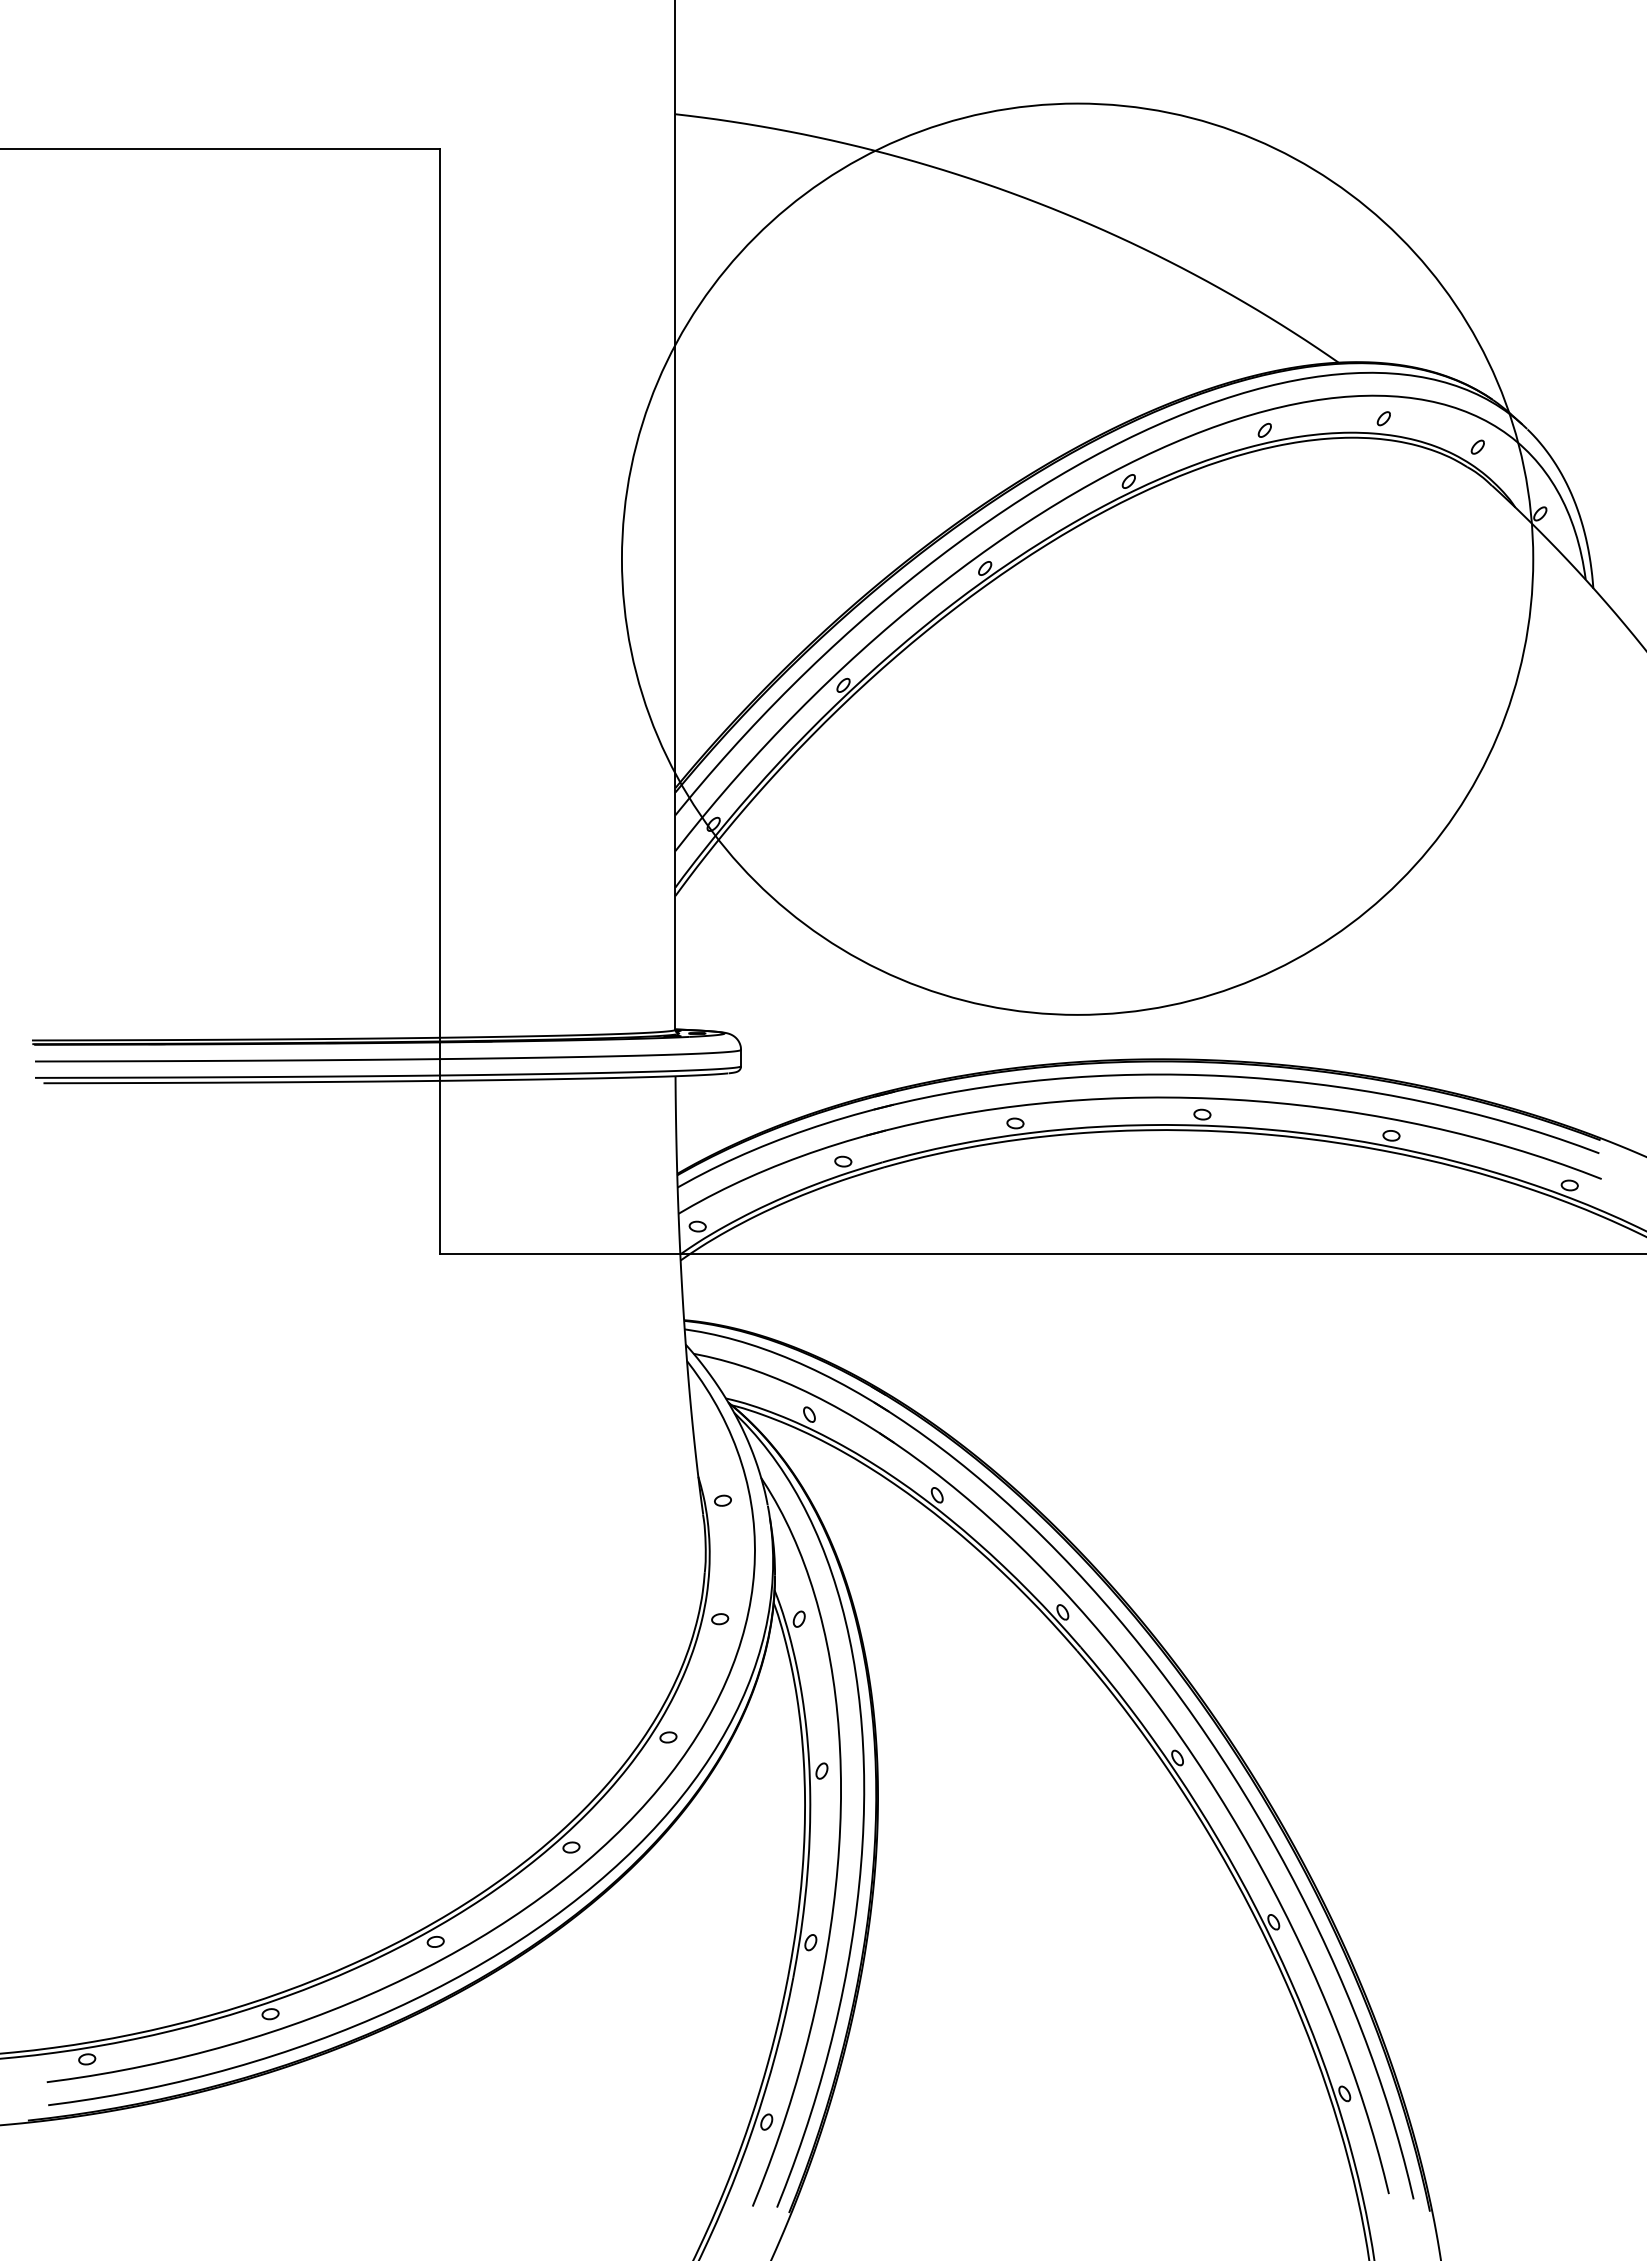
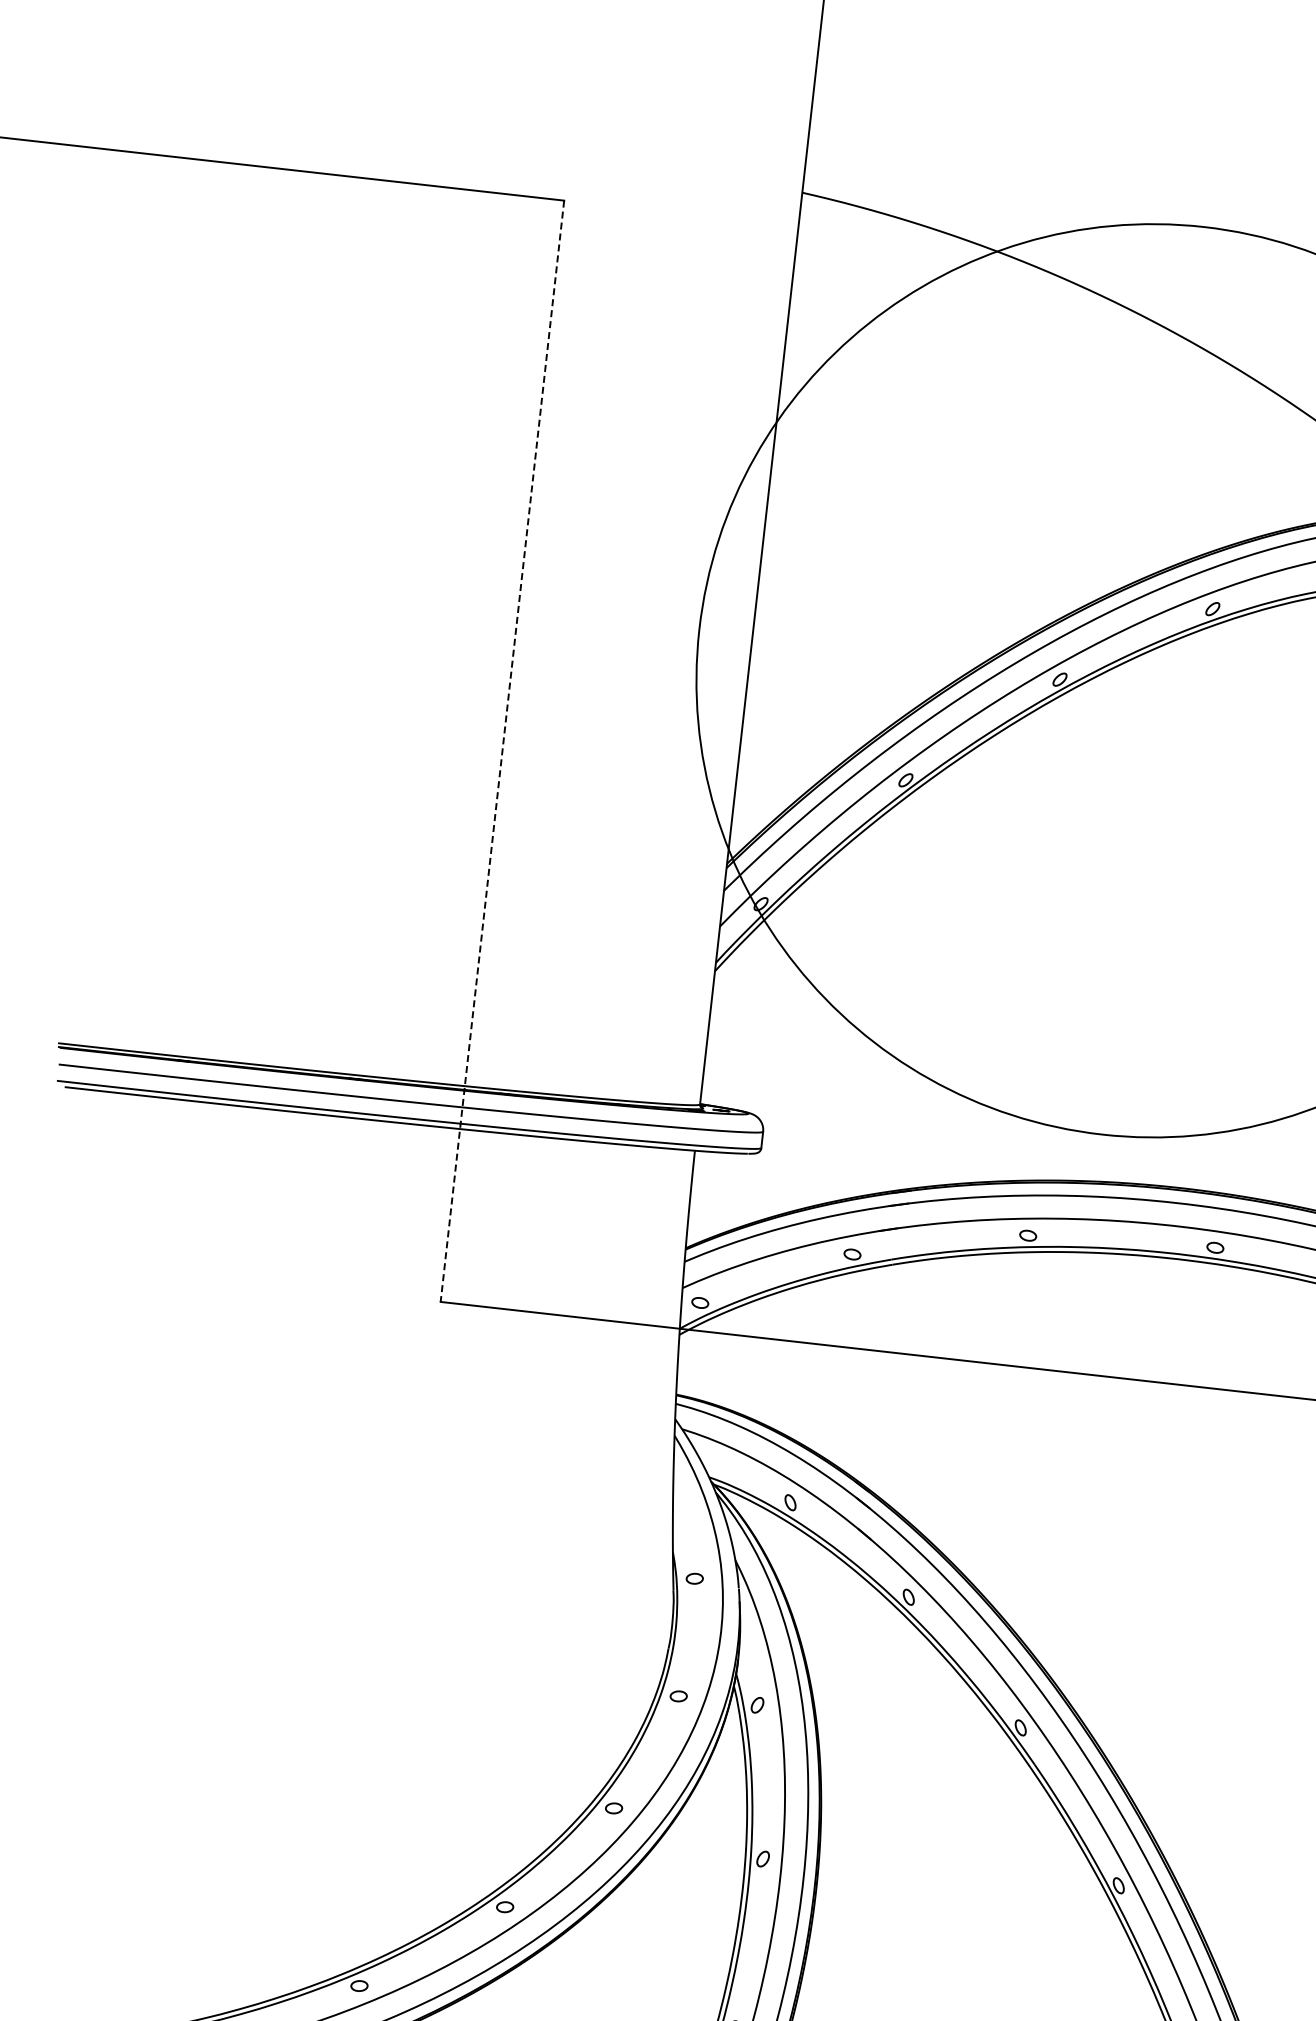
line: (440, 701) -> (502, 751), solid -> dashed

